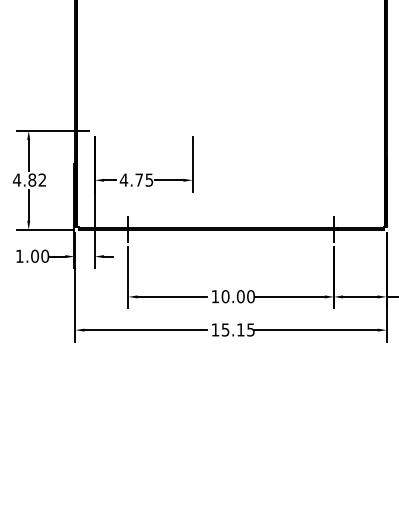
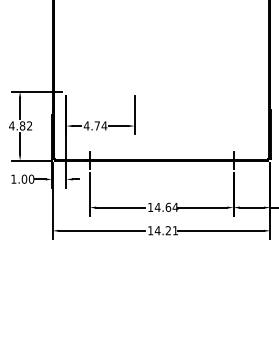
text: (149, 179) -> (104, 125), 4.75 -> 4.74
text: (238, 296) -> (166, 207), 10.00 -> 14.64
text: (236, 329) -> (165, 230), 15.15 -> 14.21

